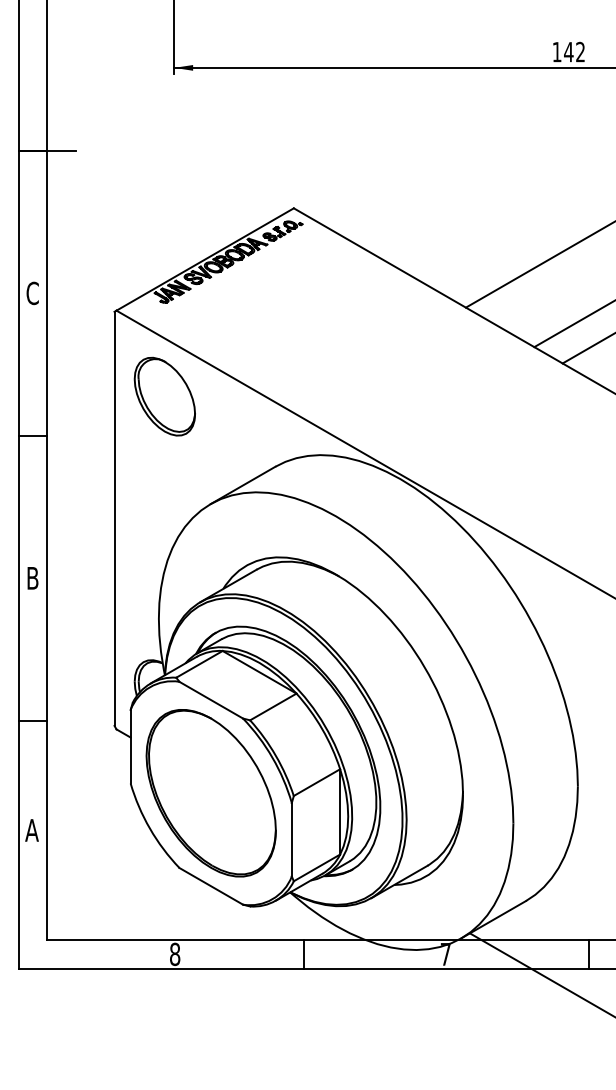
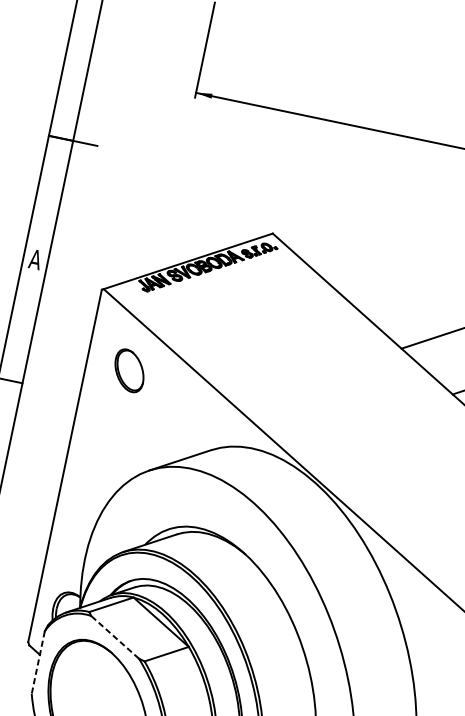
text: (32, 293) -> (35, 259), C -> A
part: (164, 396) -> (129, 370), size x0.6
line: (211, 700) -> (115, 637), solid -> dashed
line: (130, 746) -> (38, 662), solid -> dashed

